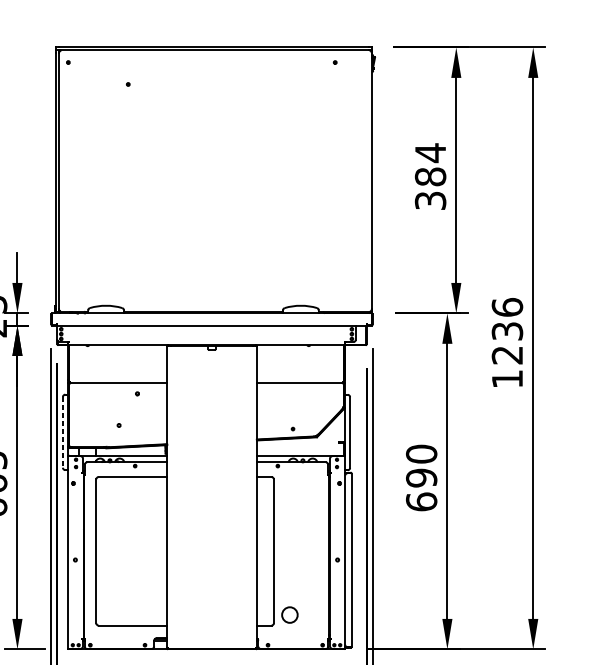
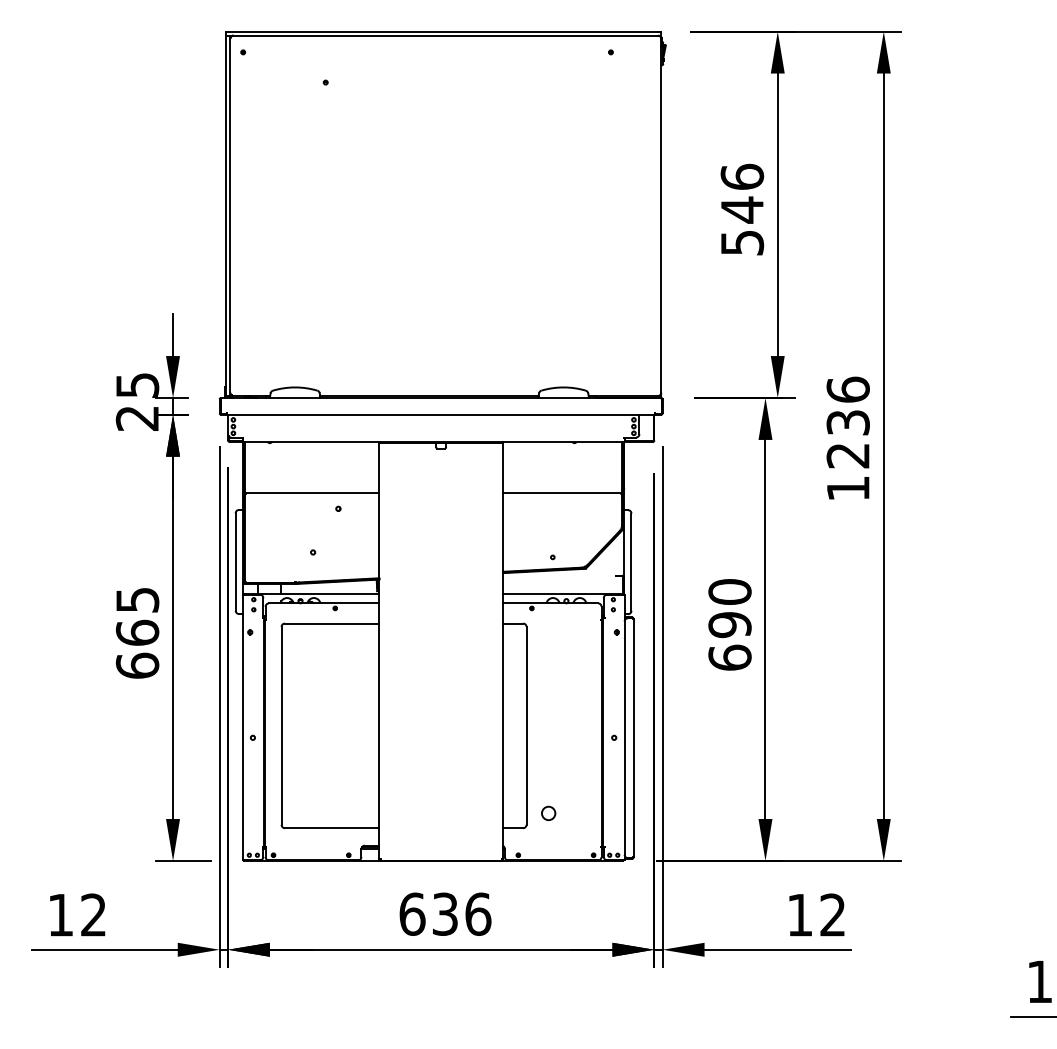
text: (430, 175) -> (742, 208), 384 -> 546
line: (62, 432) -> (235, 562), dashed -> solid
circle: (289, 614) -> (548, 812), size x0.62

